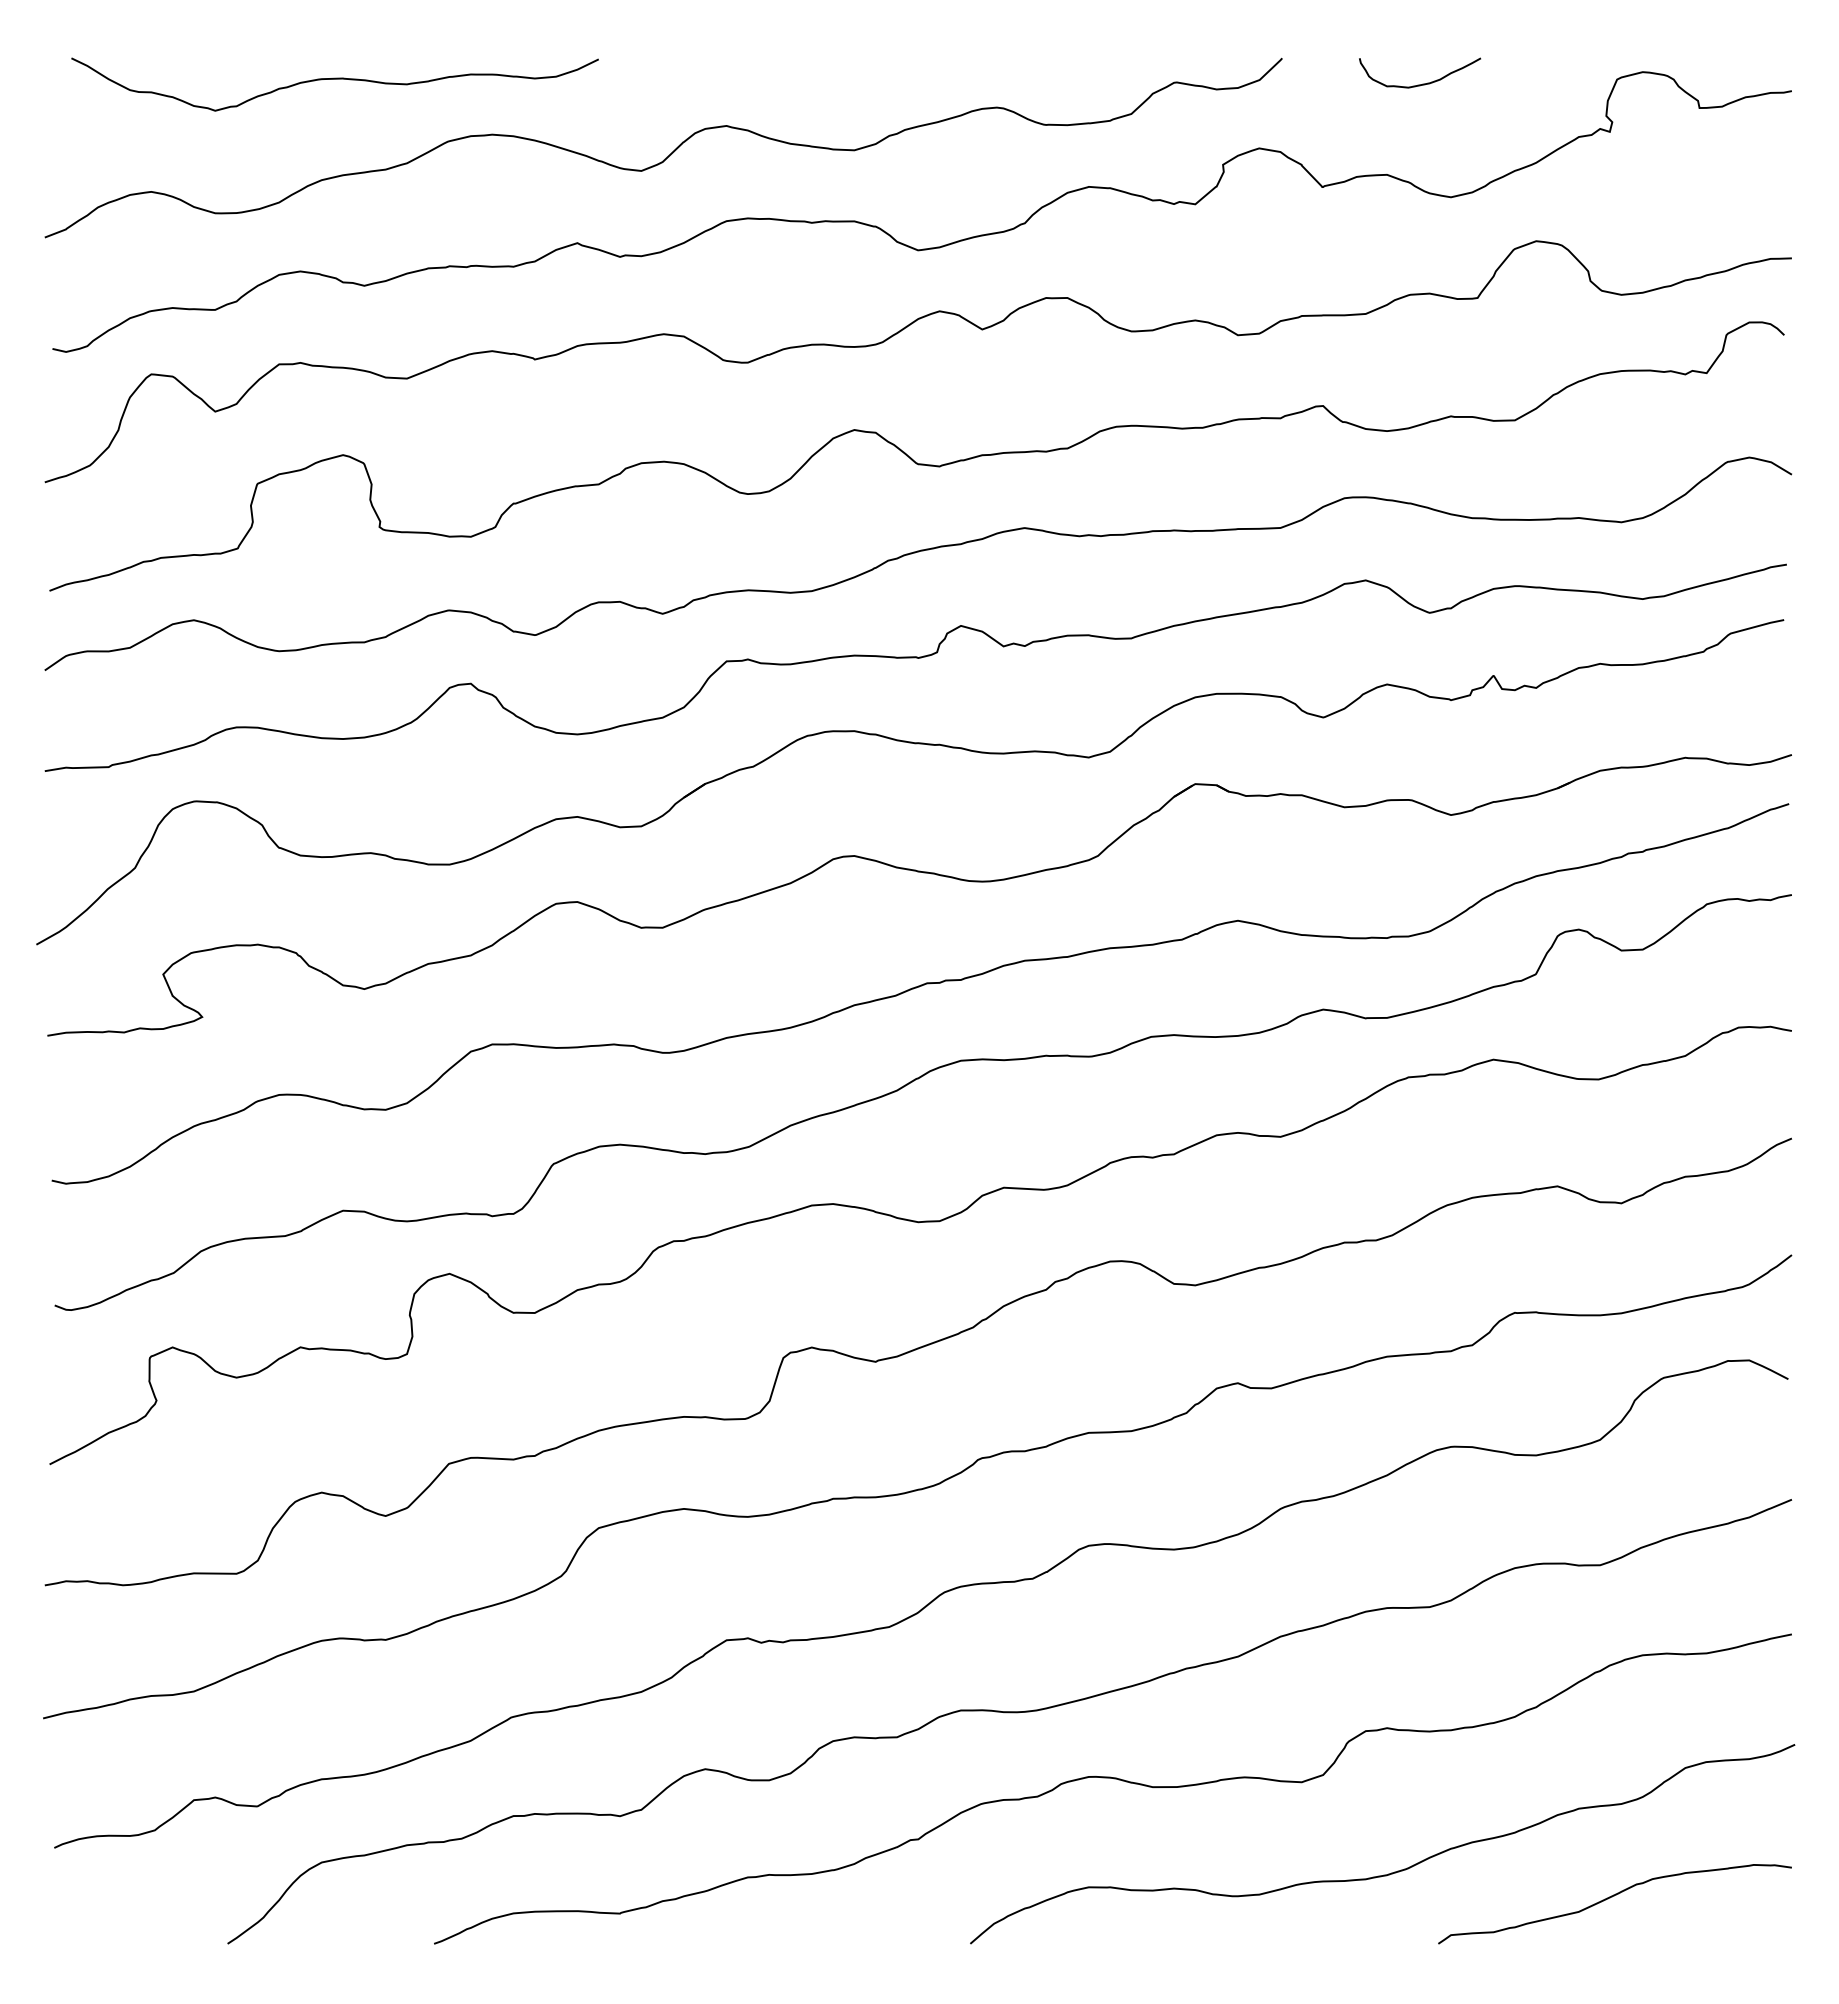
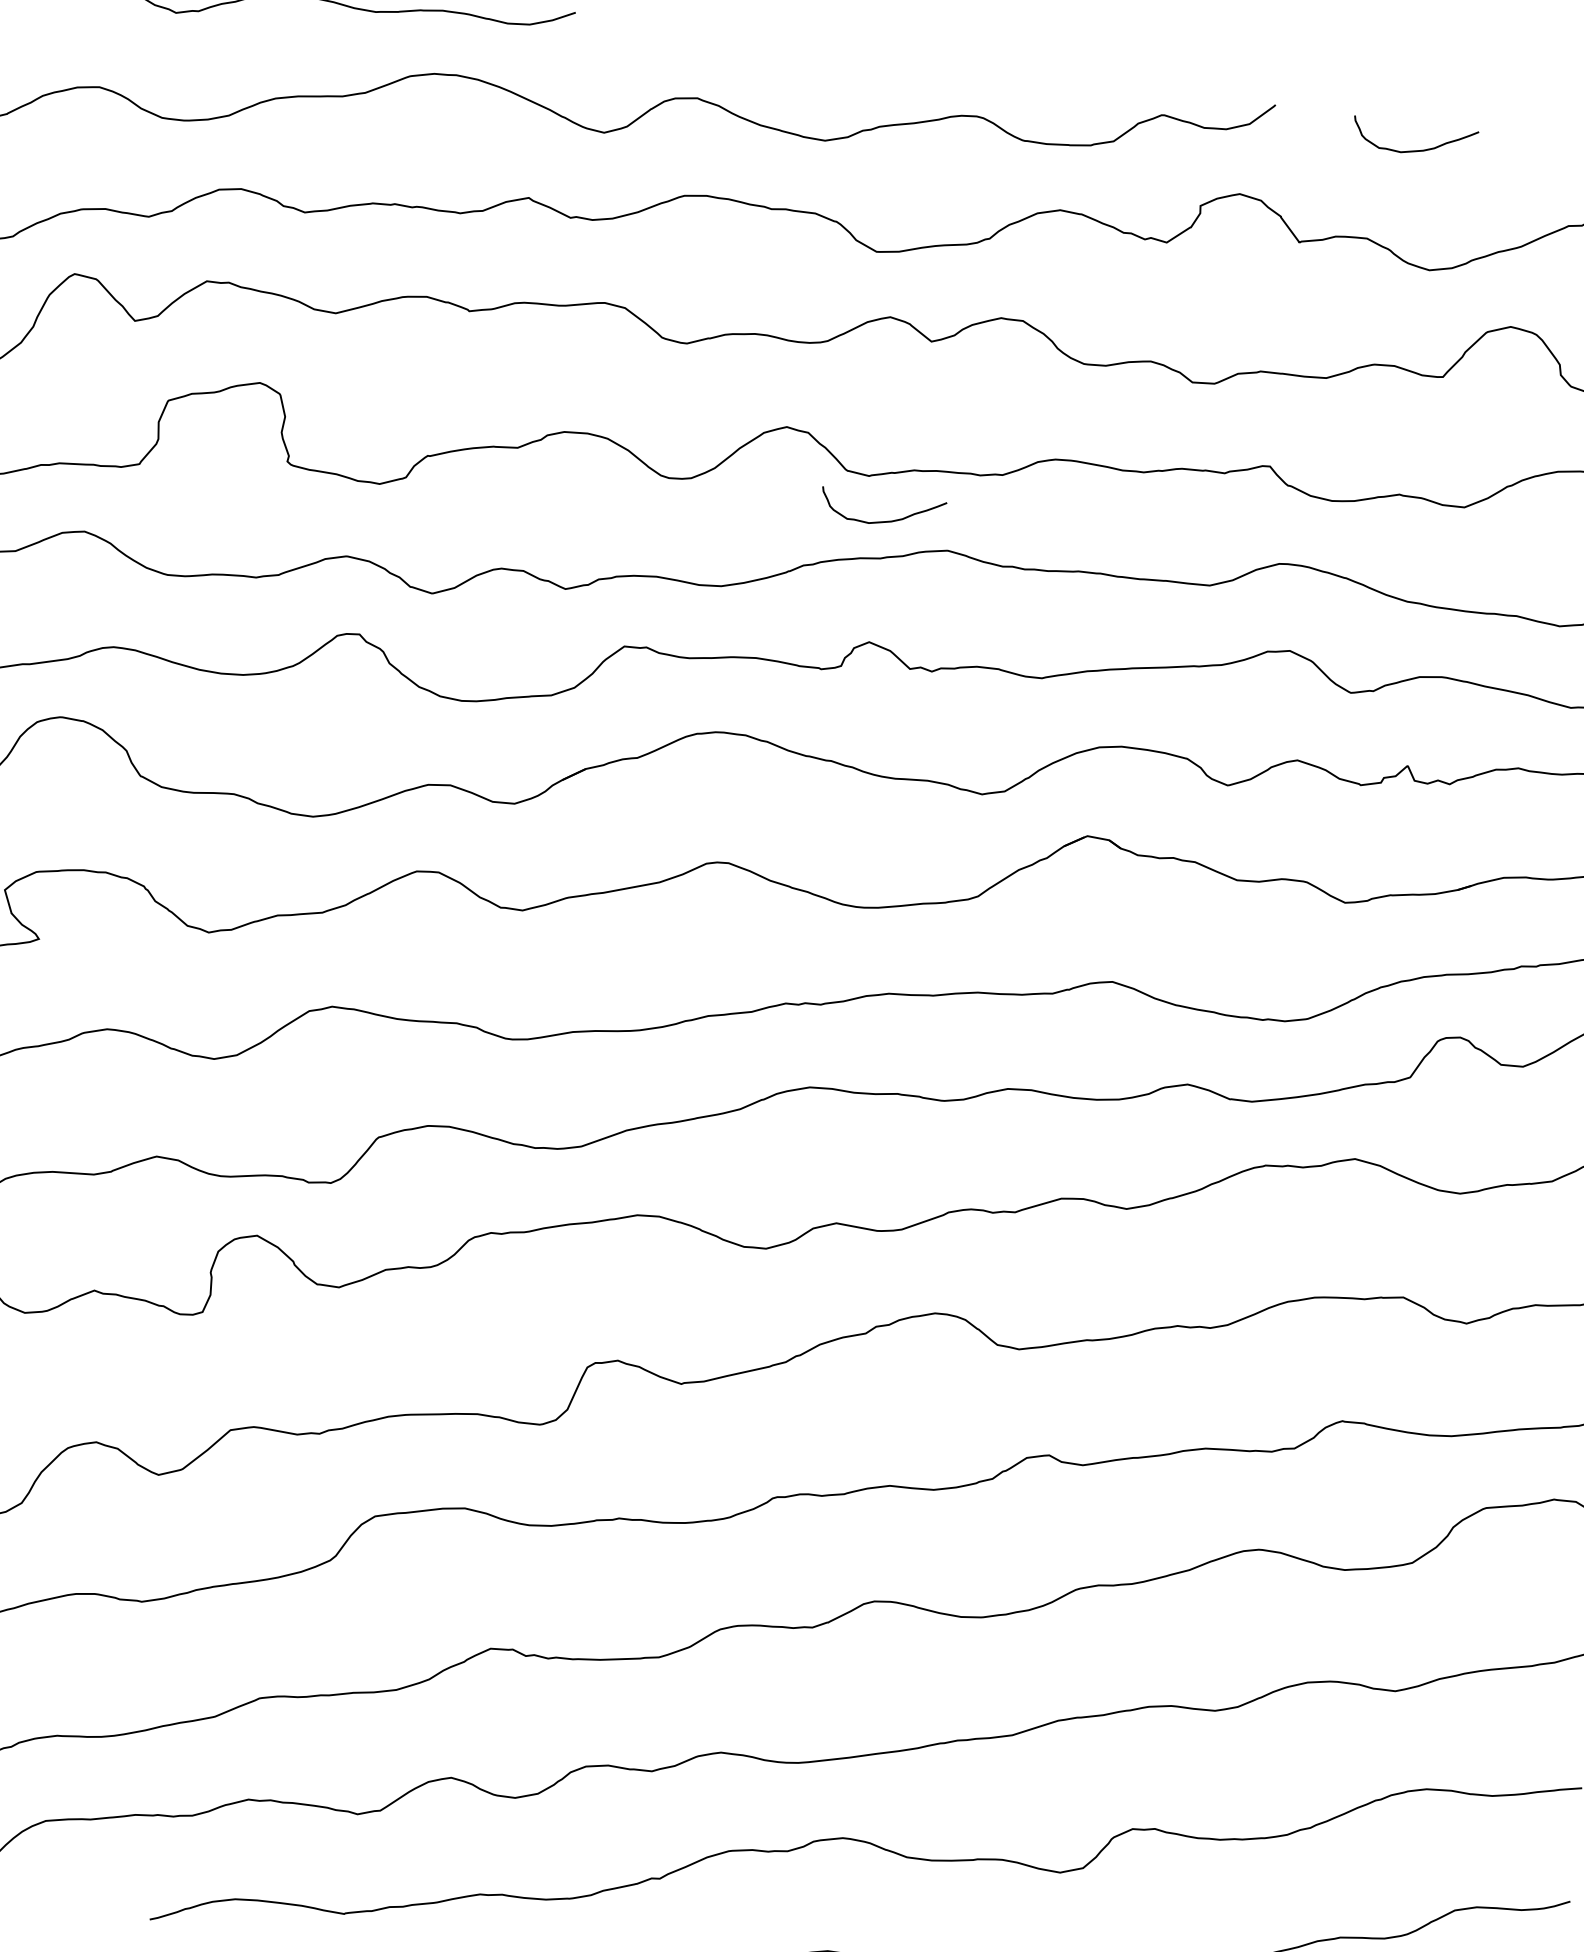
curve: (959, 507) -> (883, 520), added

